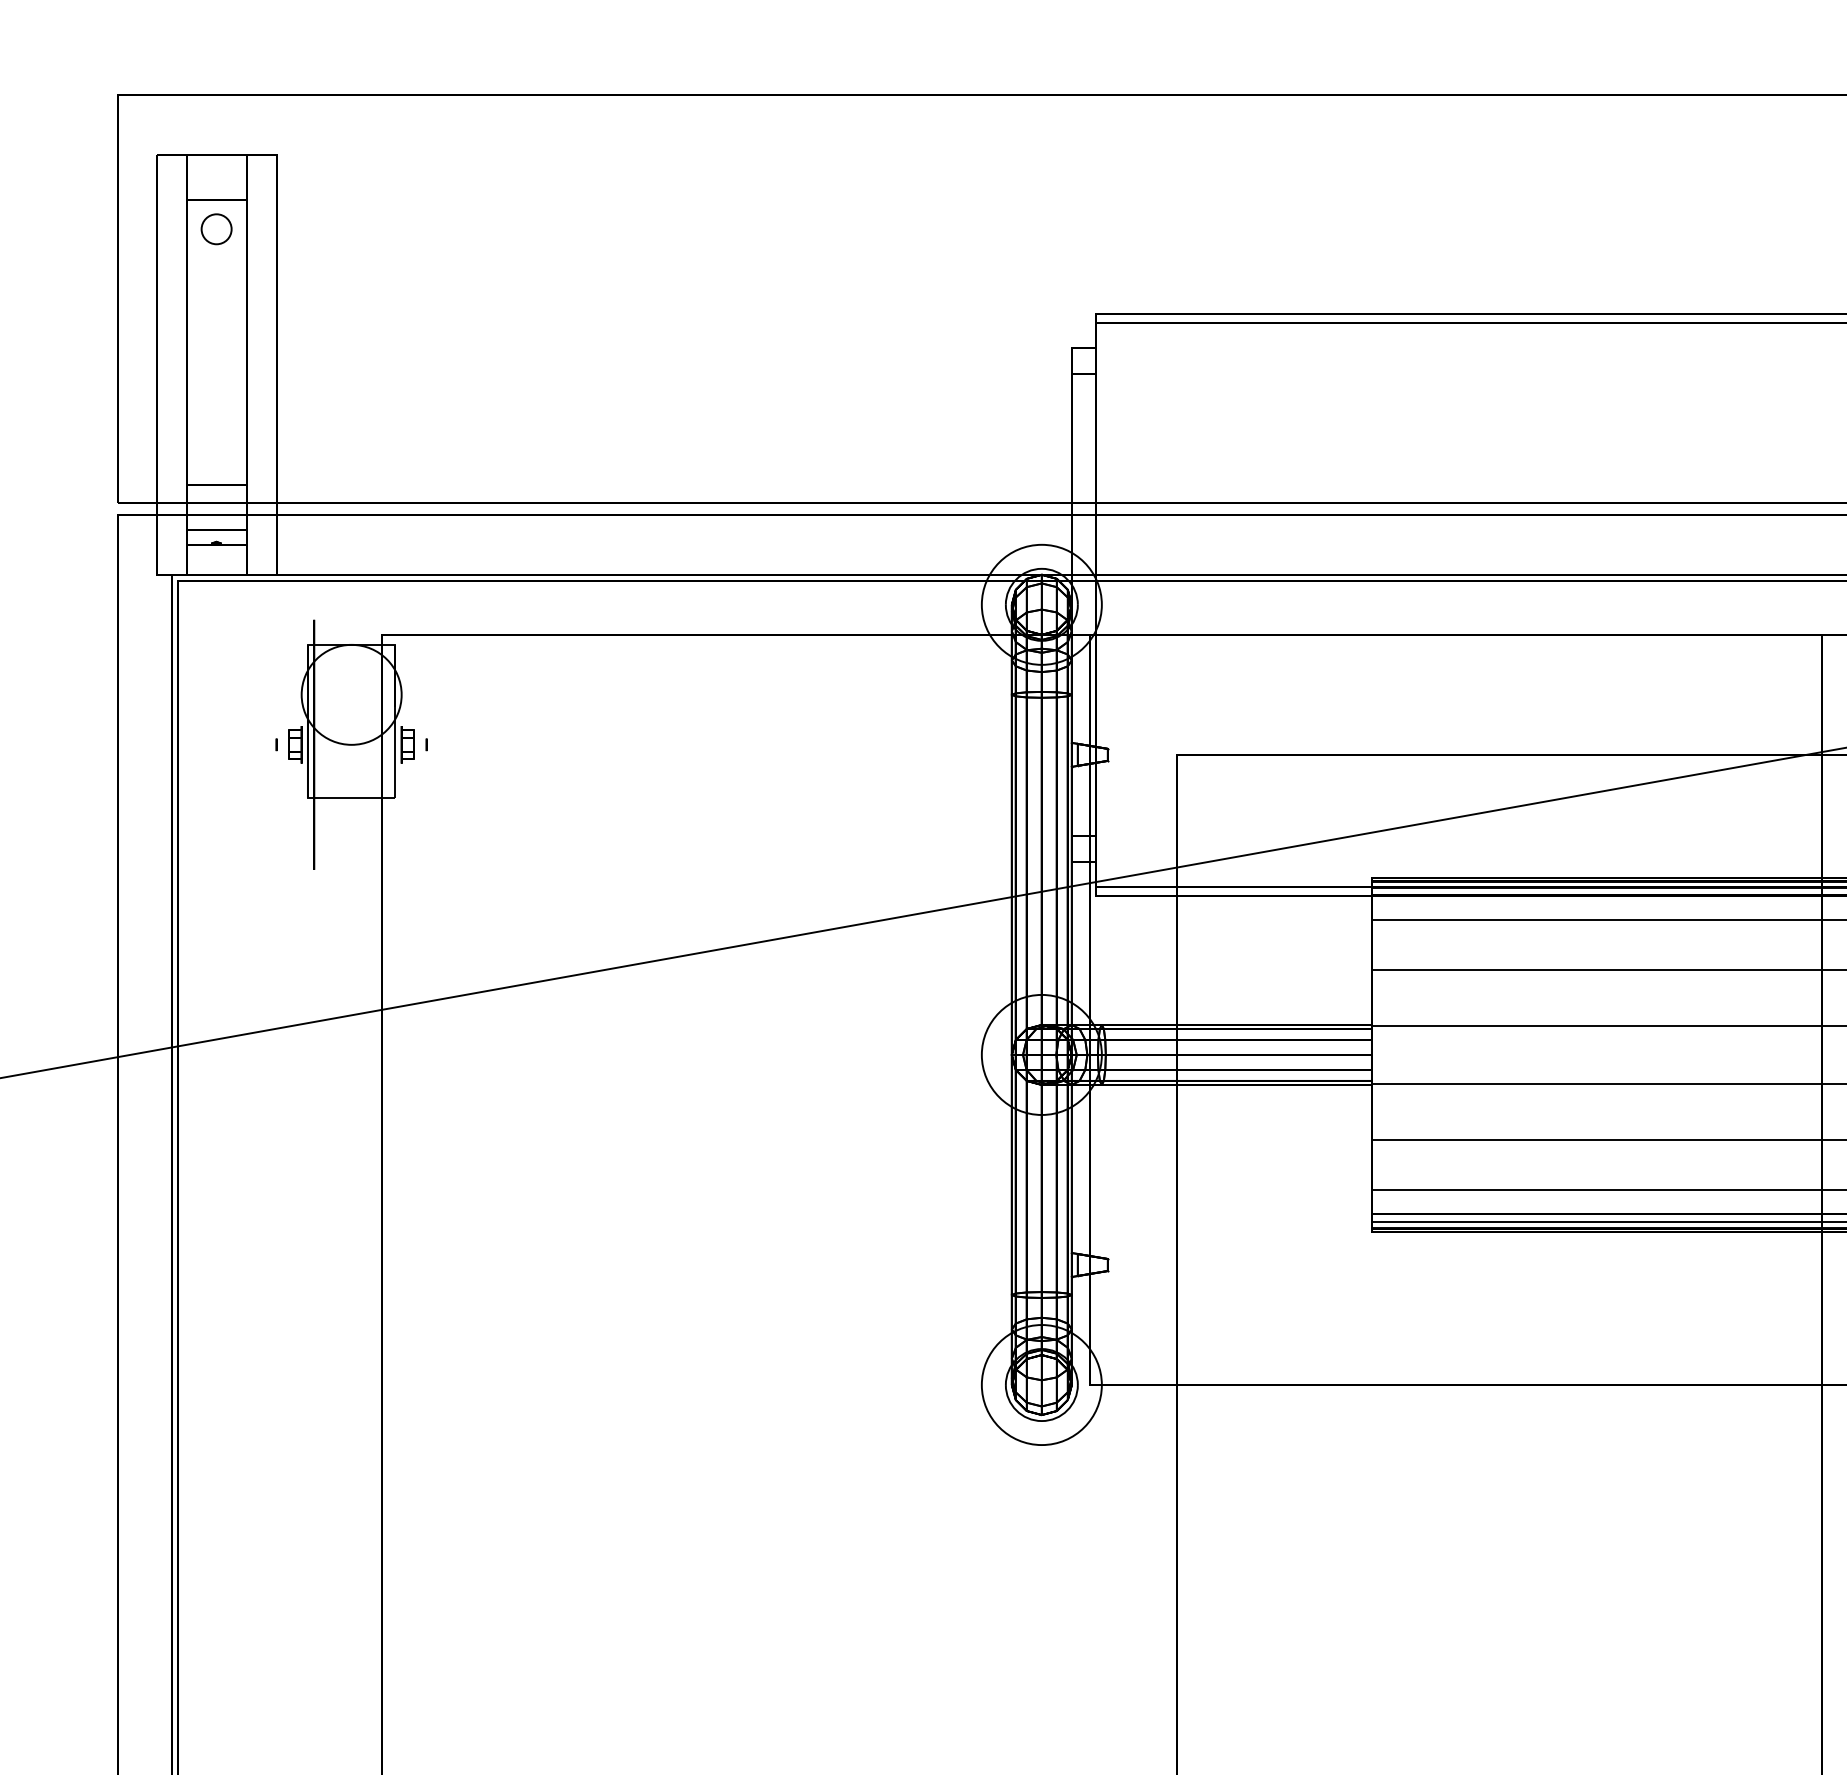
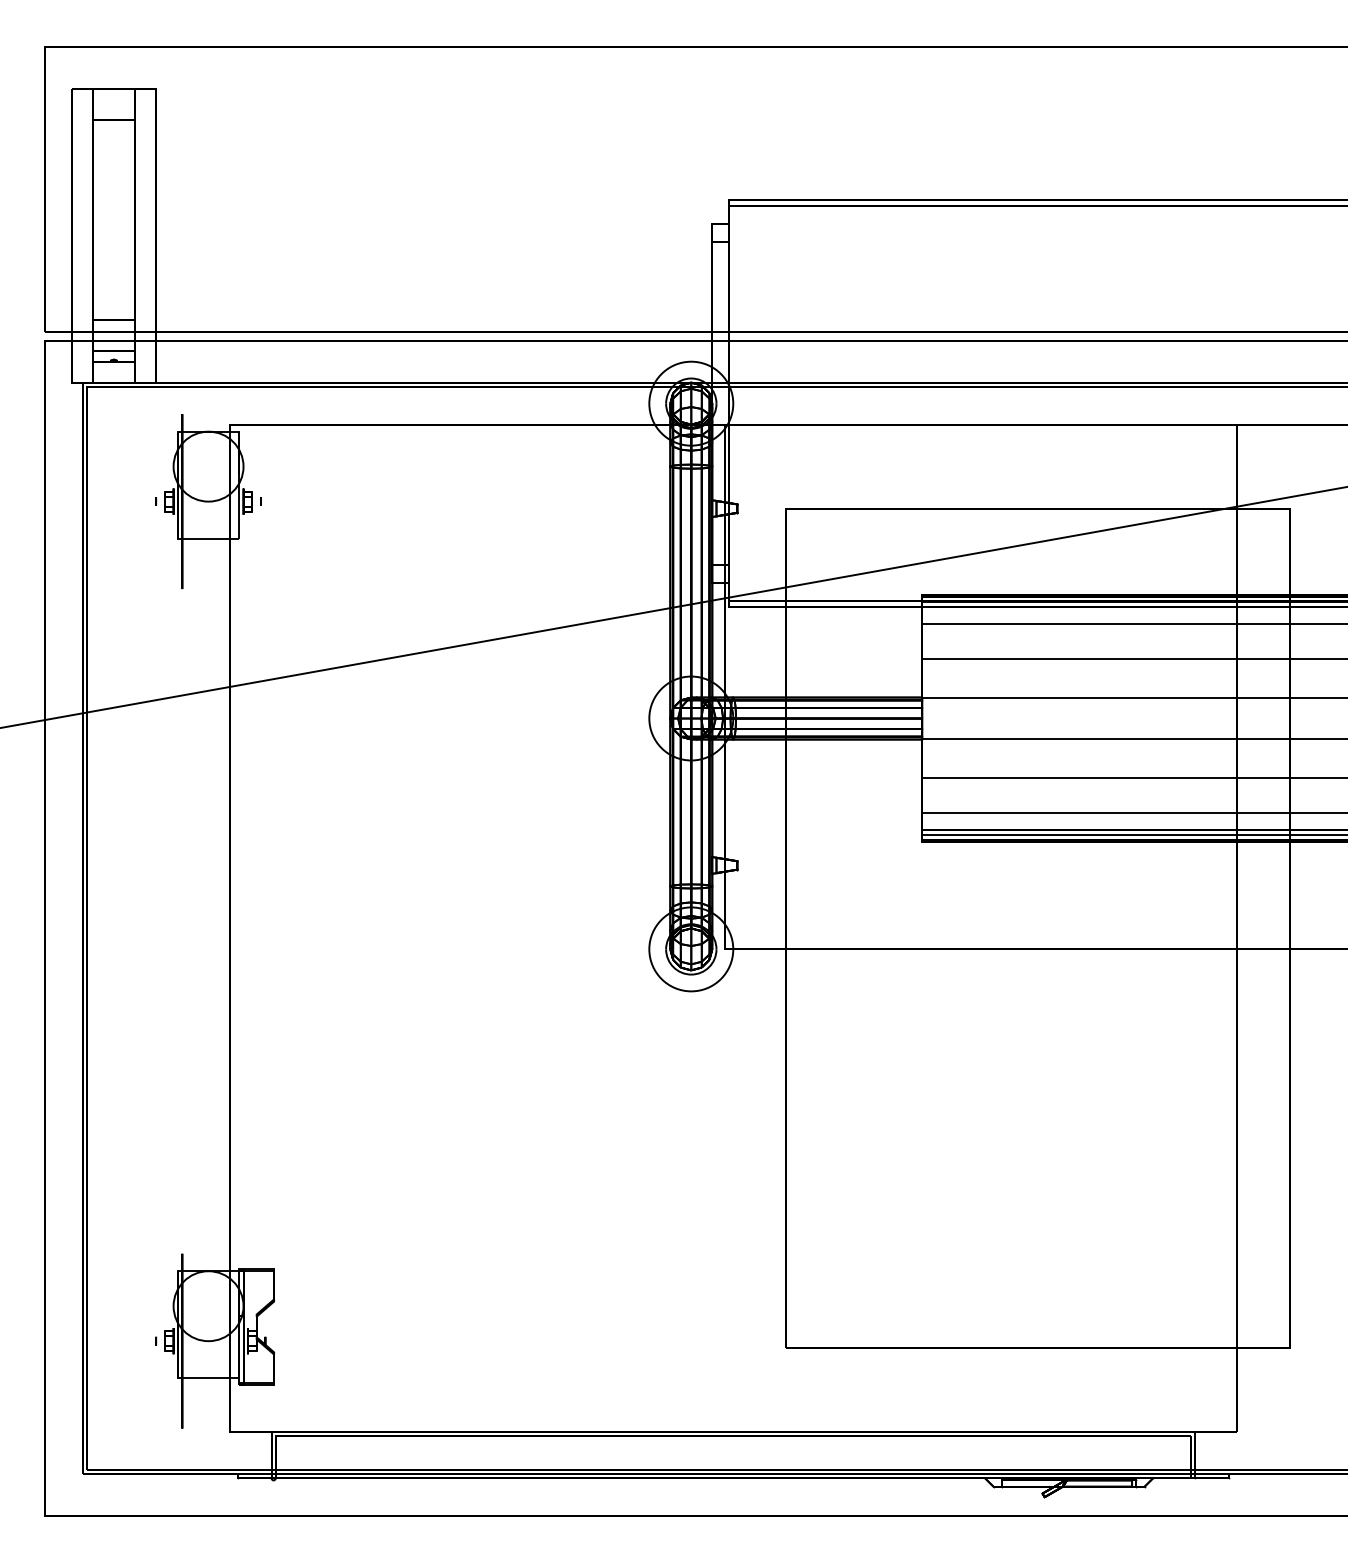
circle: (215, 228) -> (113, 140), removed

